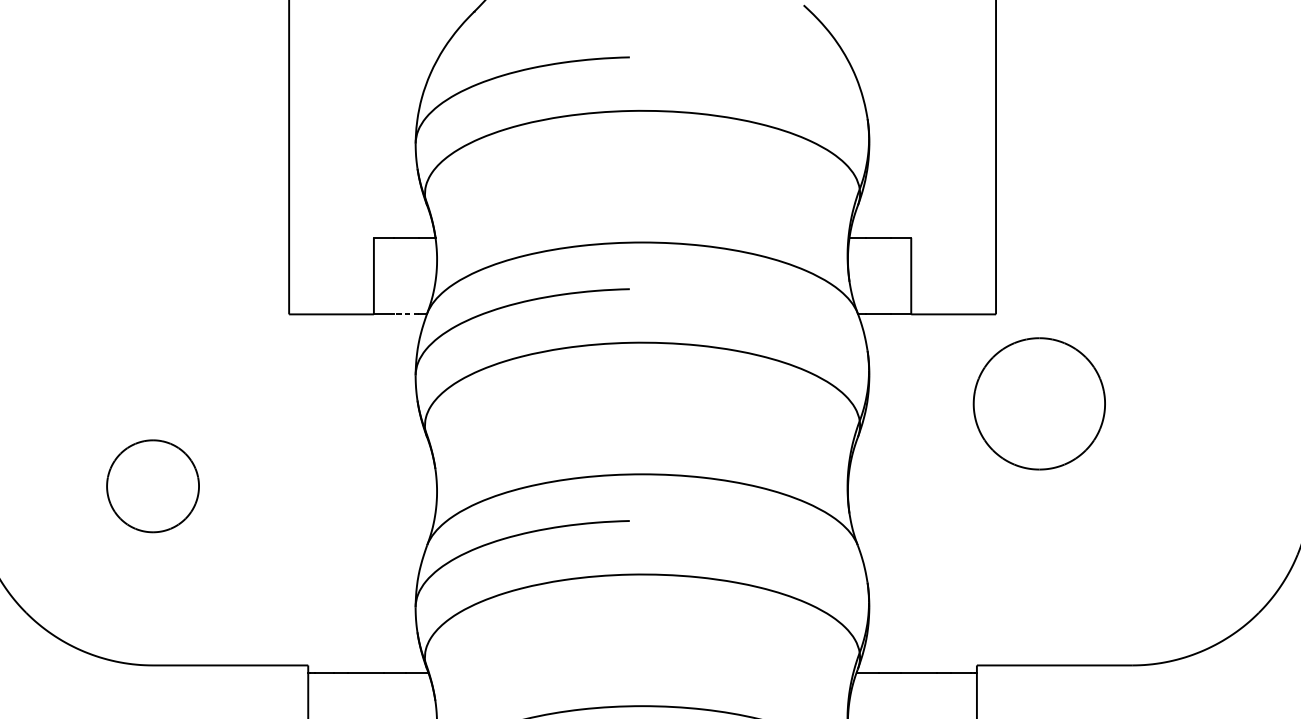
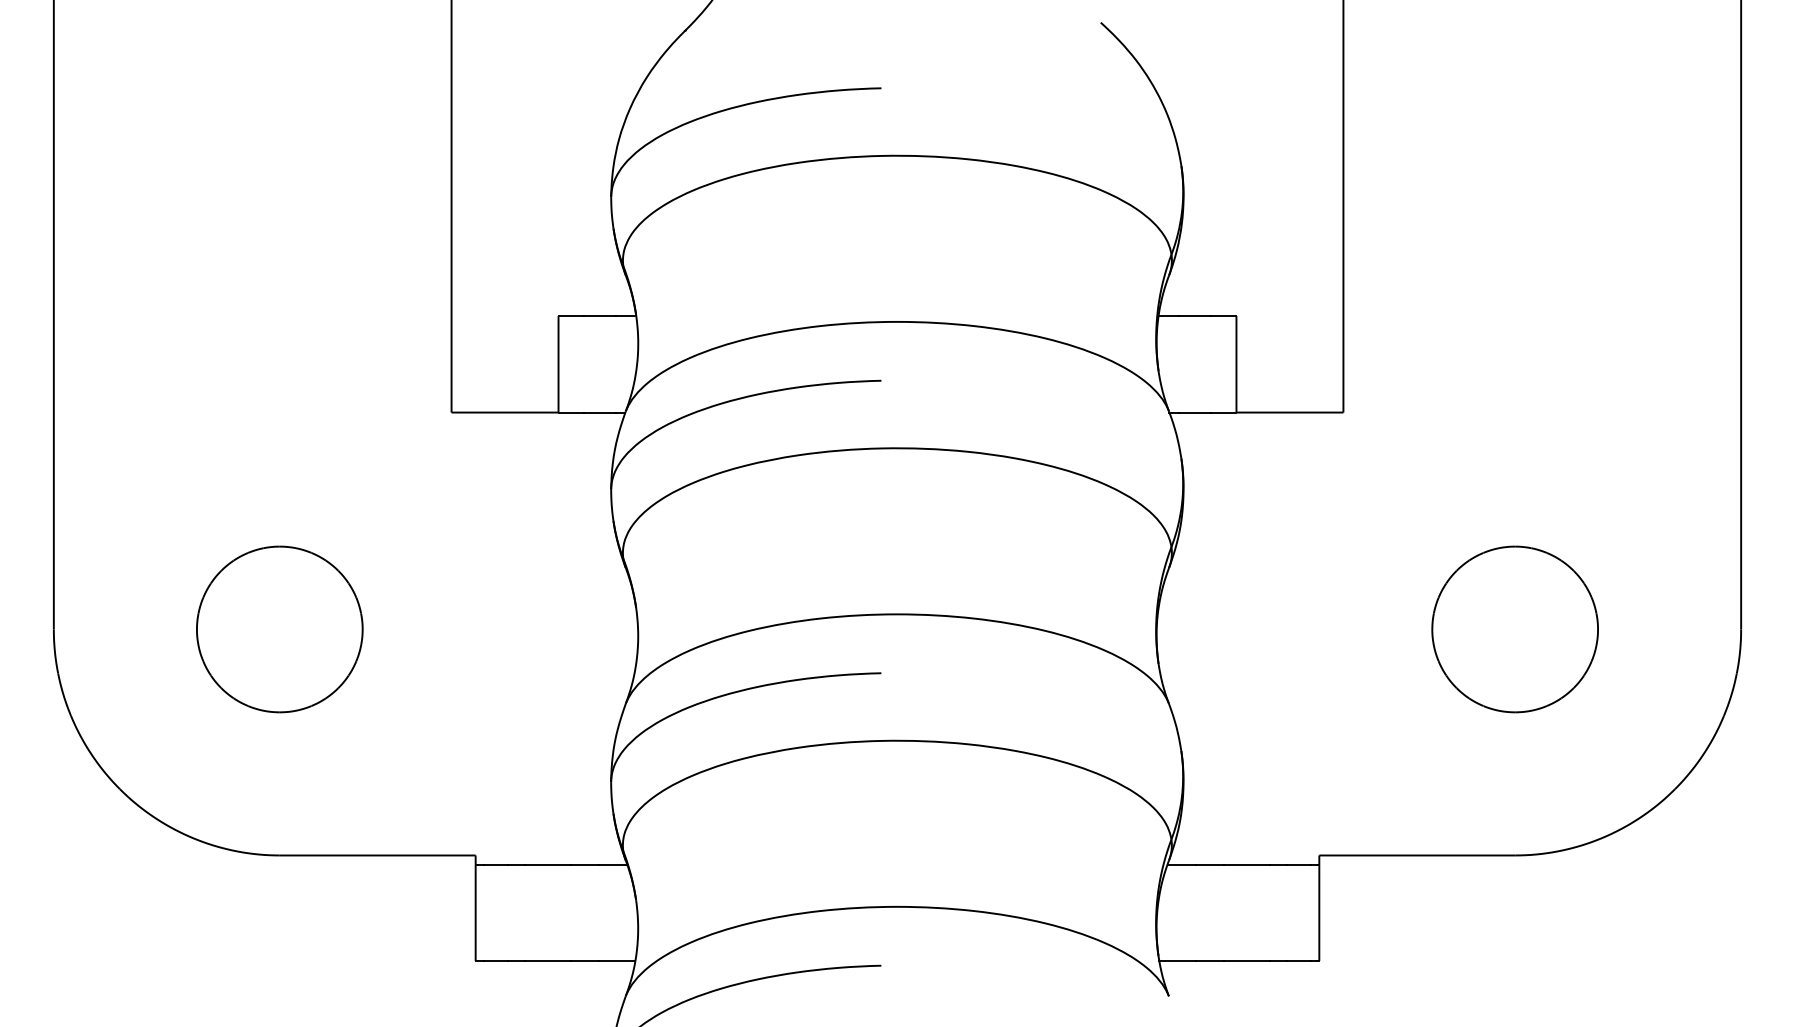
line: (407, 314) -> (600, 412), dashed -> solid
part: (1038, 403) -> (1514, 629), moved
part: (152, 486) -> (279, 629), size x1.43

